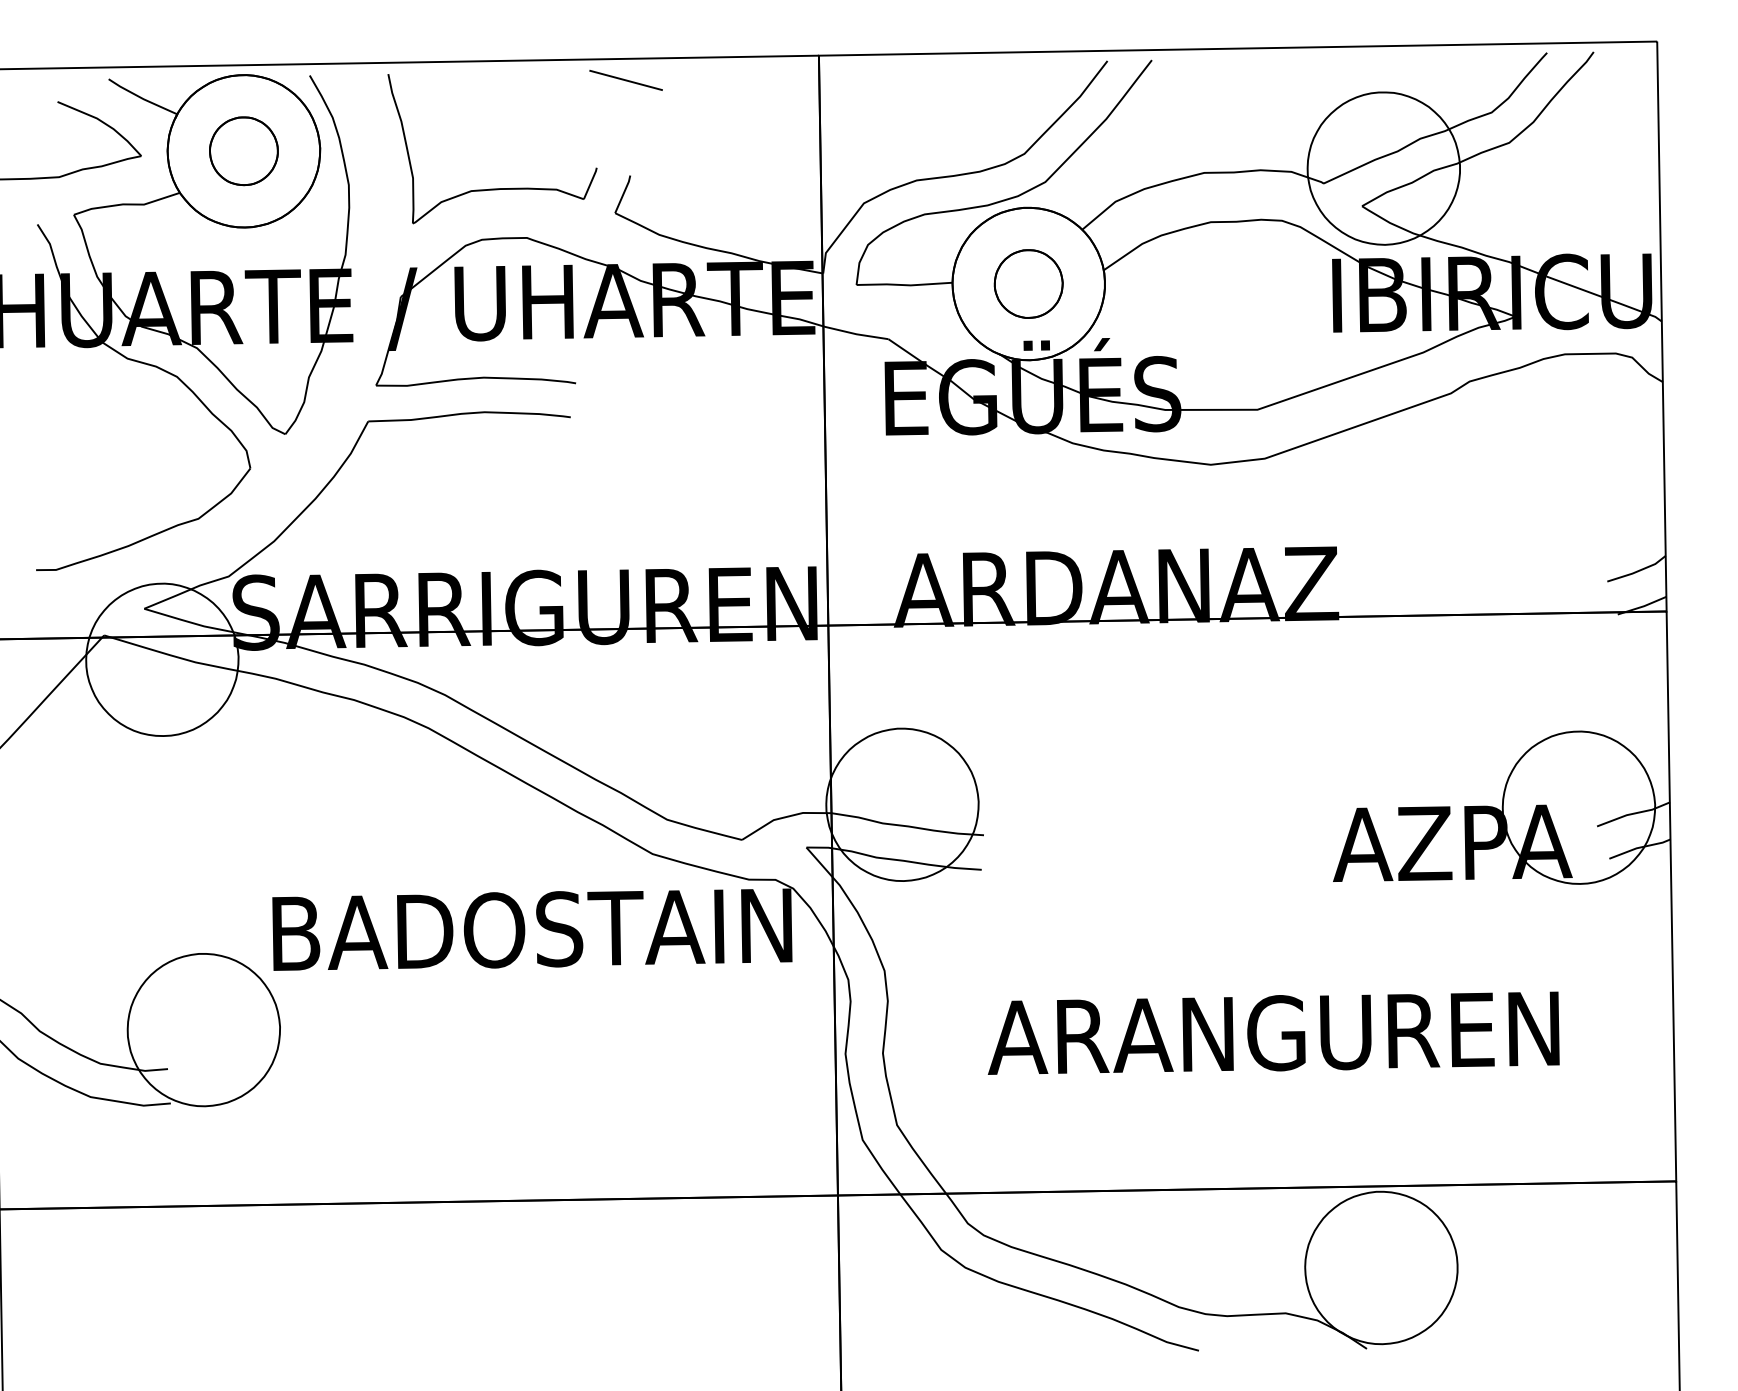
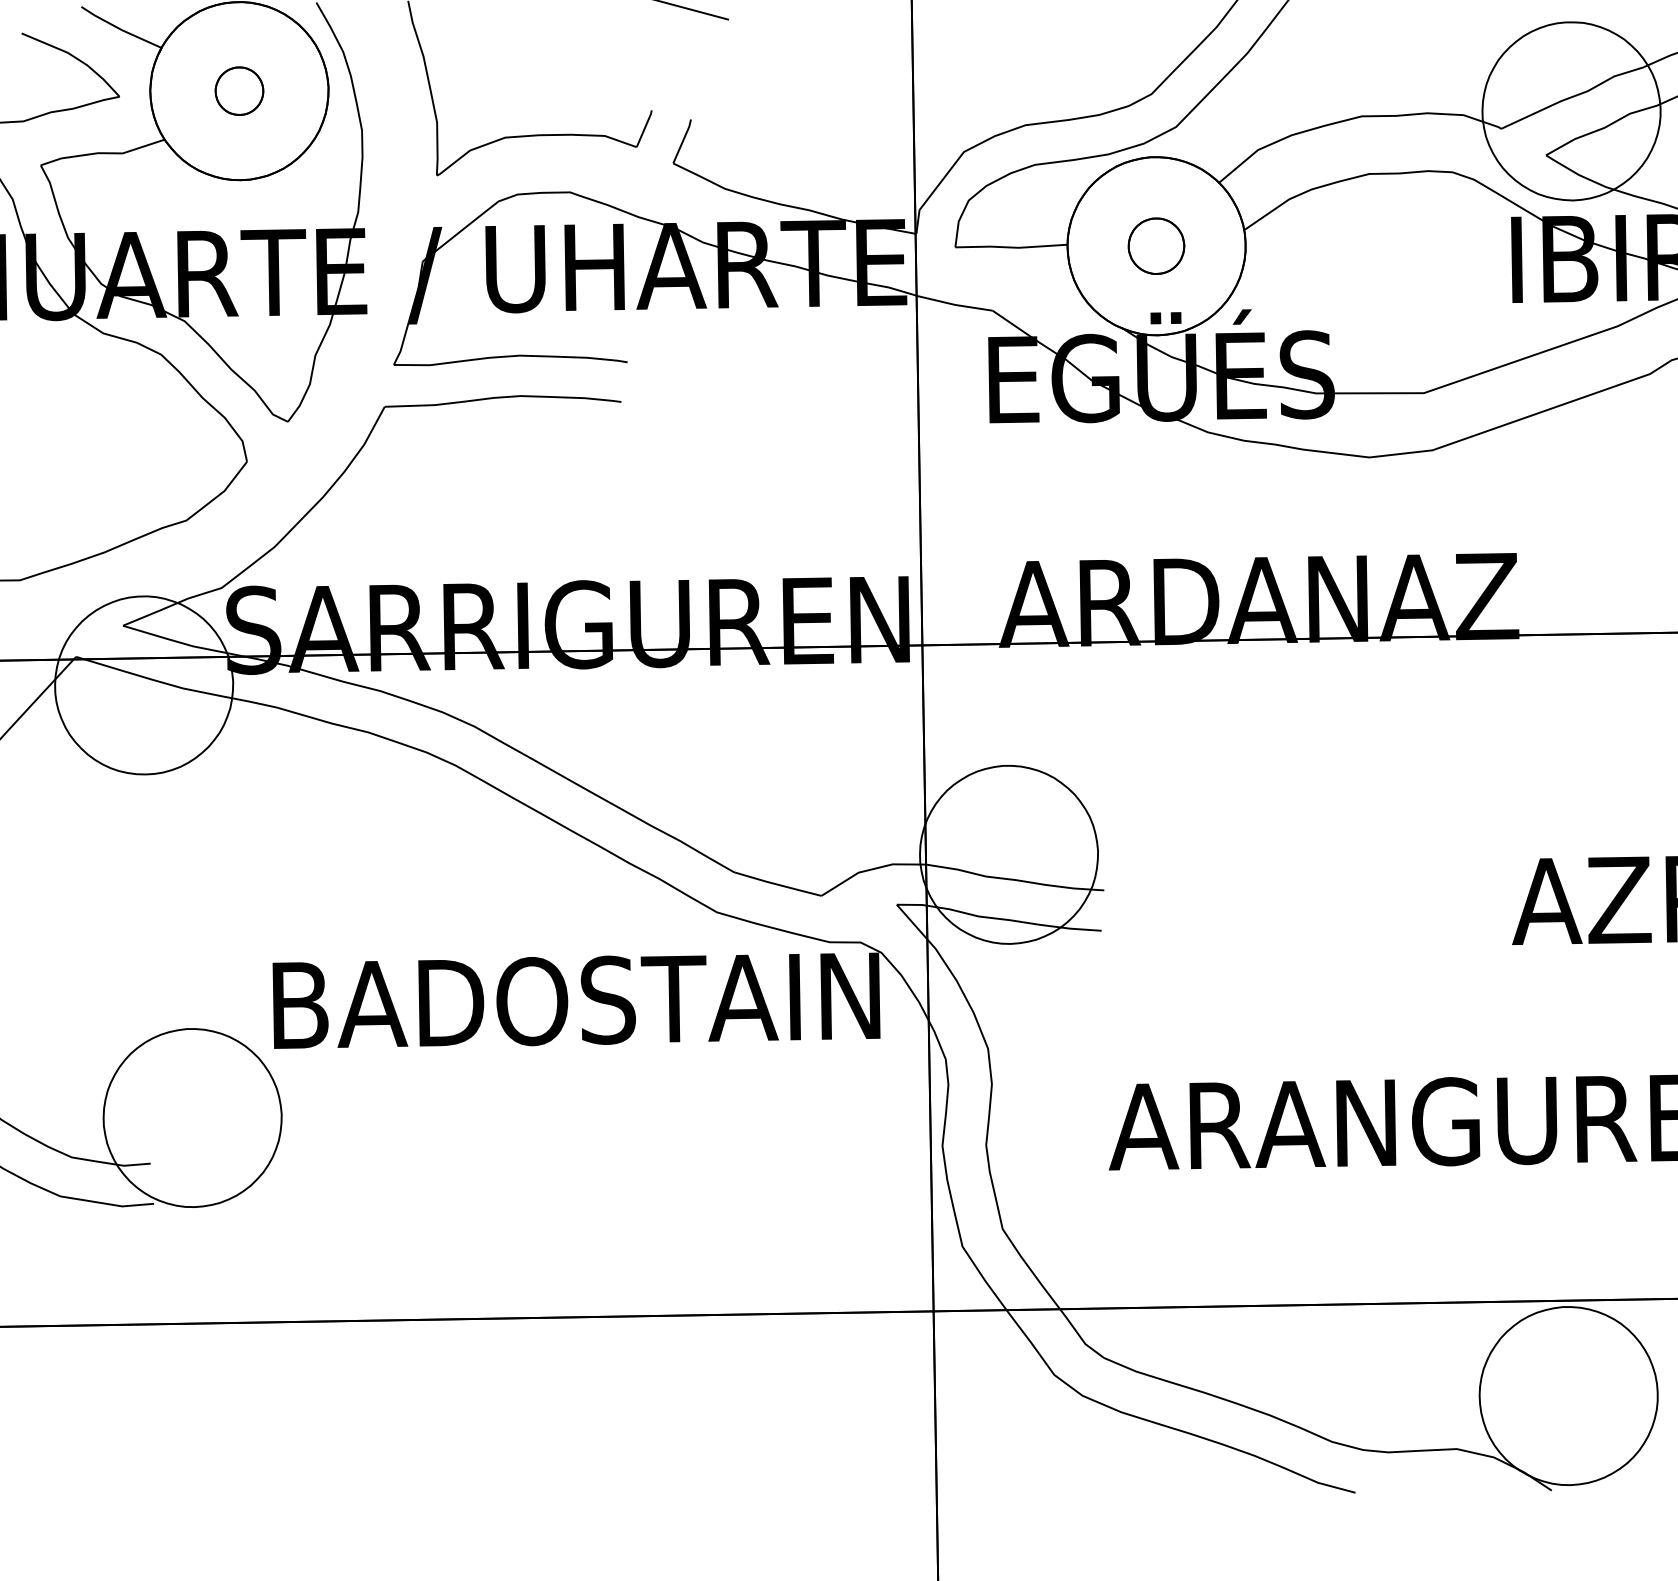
part: (243, 151) -> (238, 91), size x0.6
part: (1028, 283) -> (1156, 245), size x0.7

